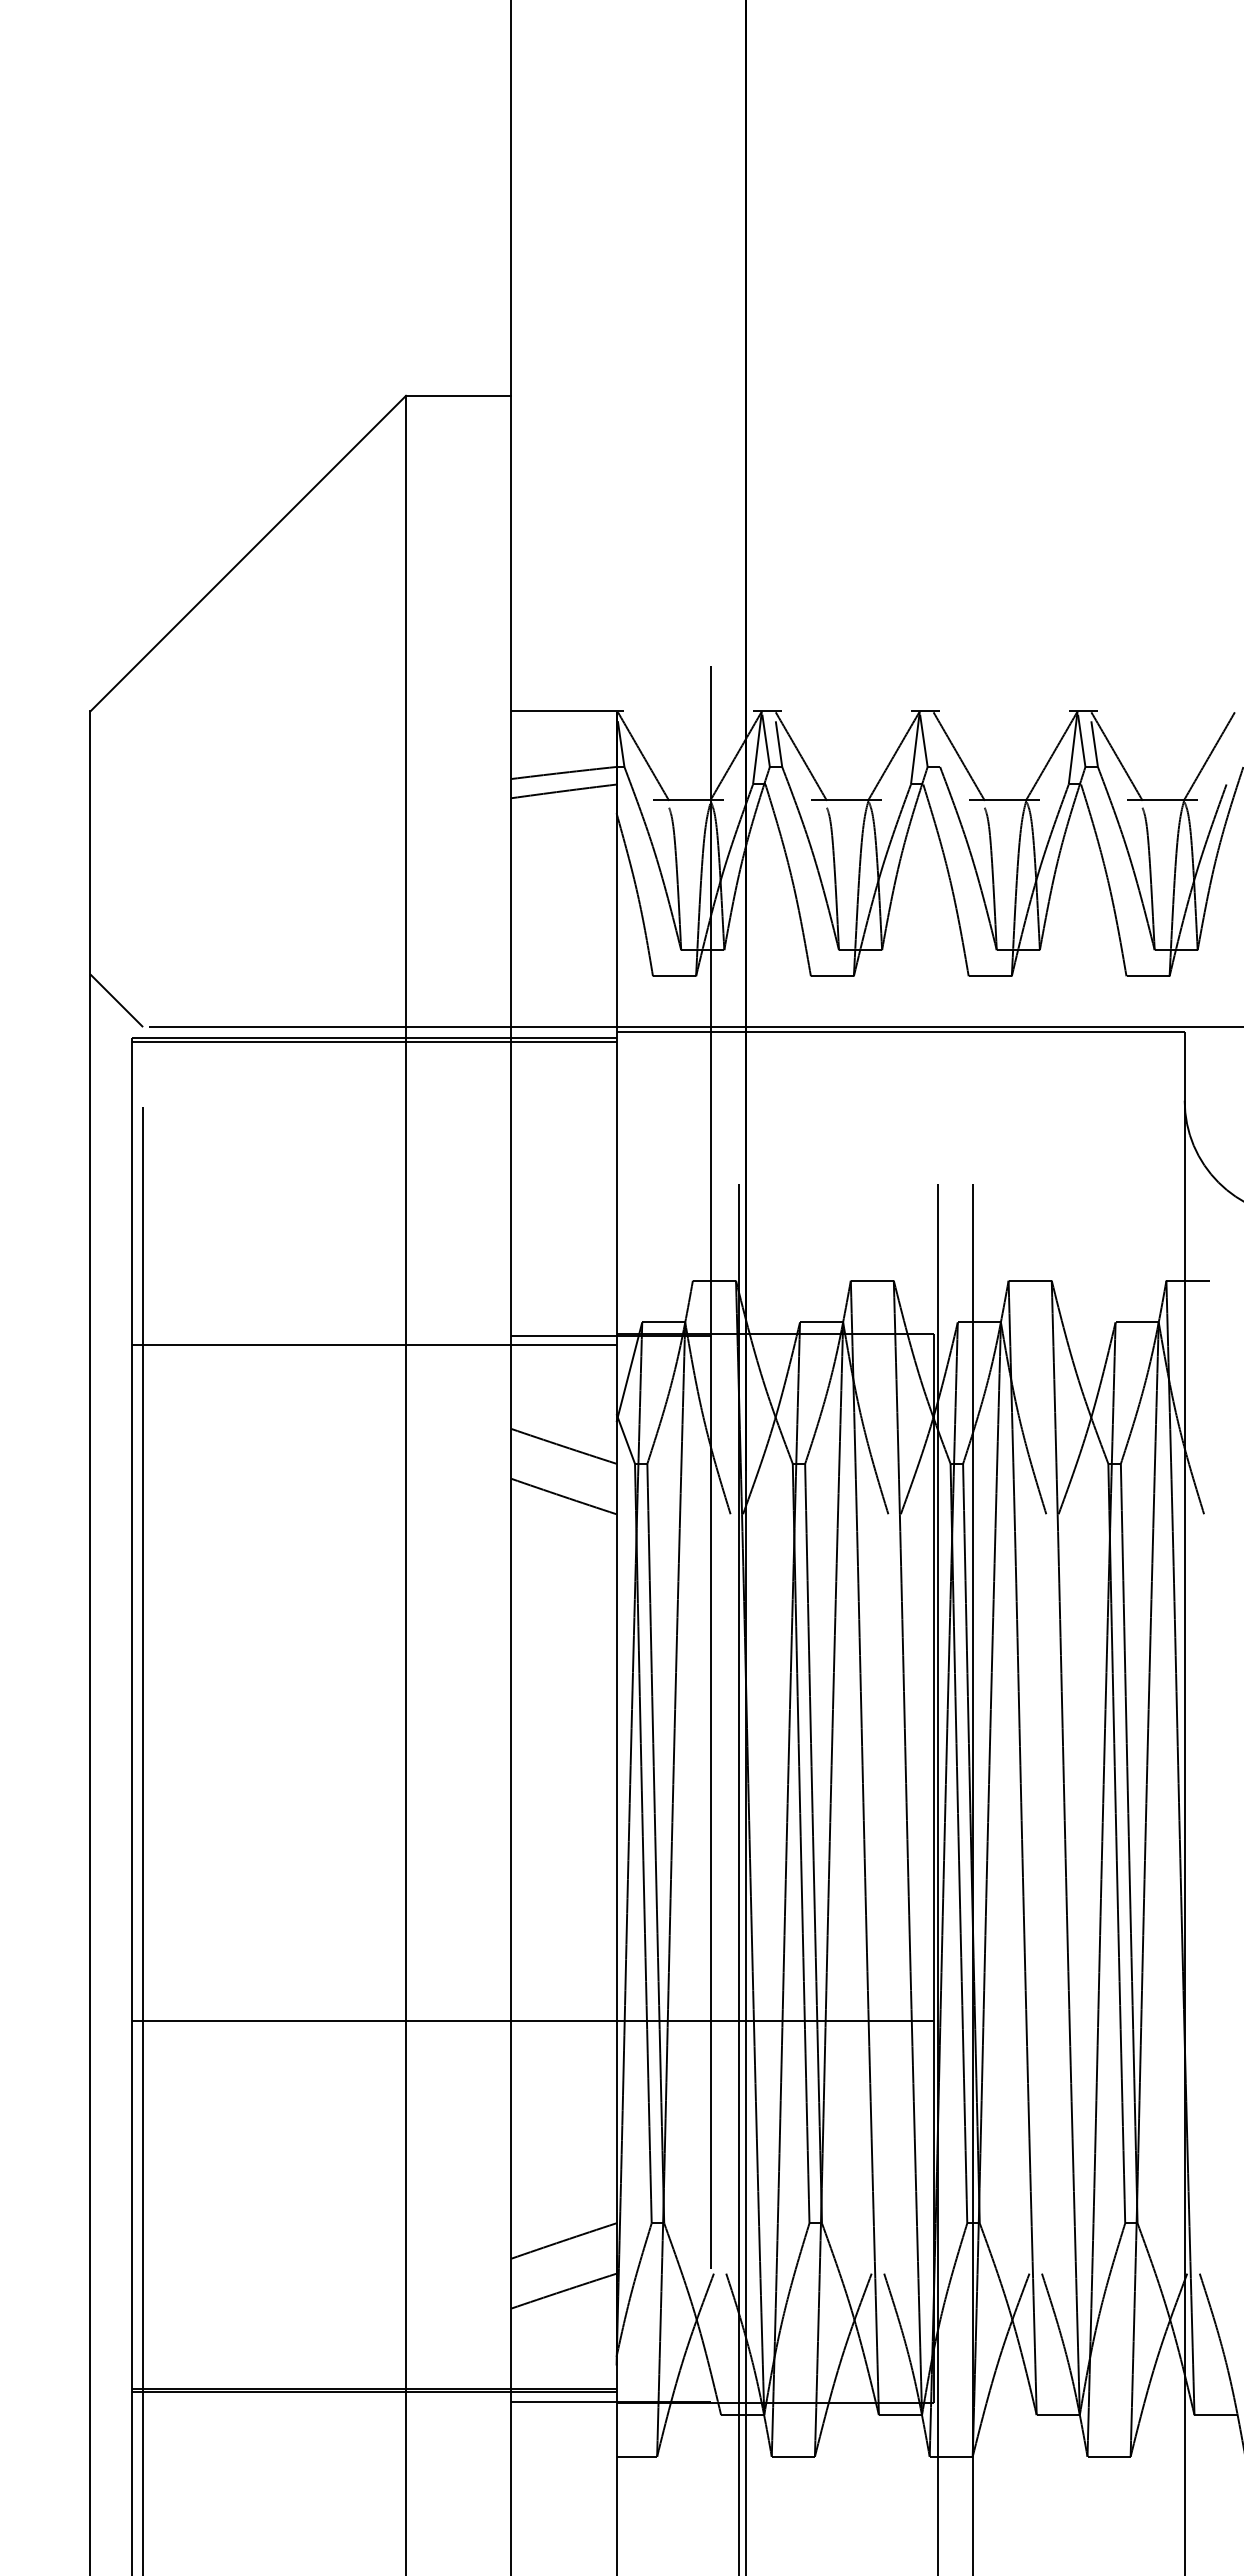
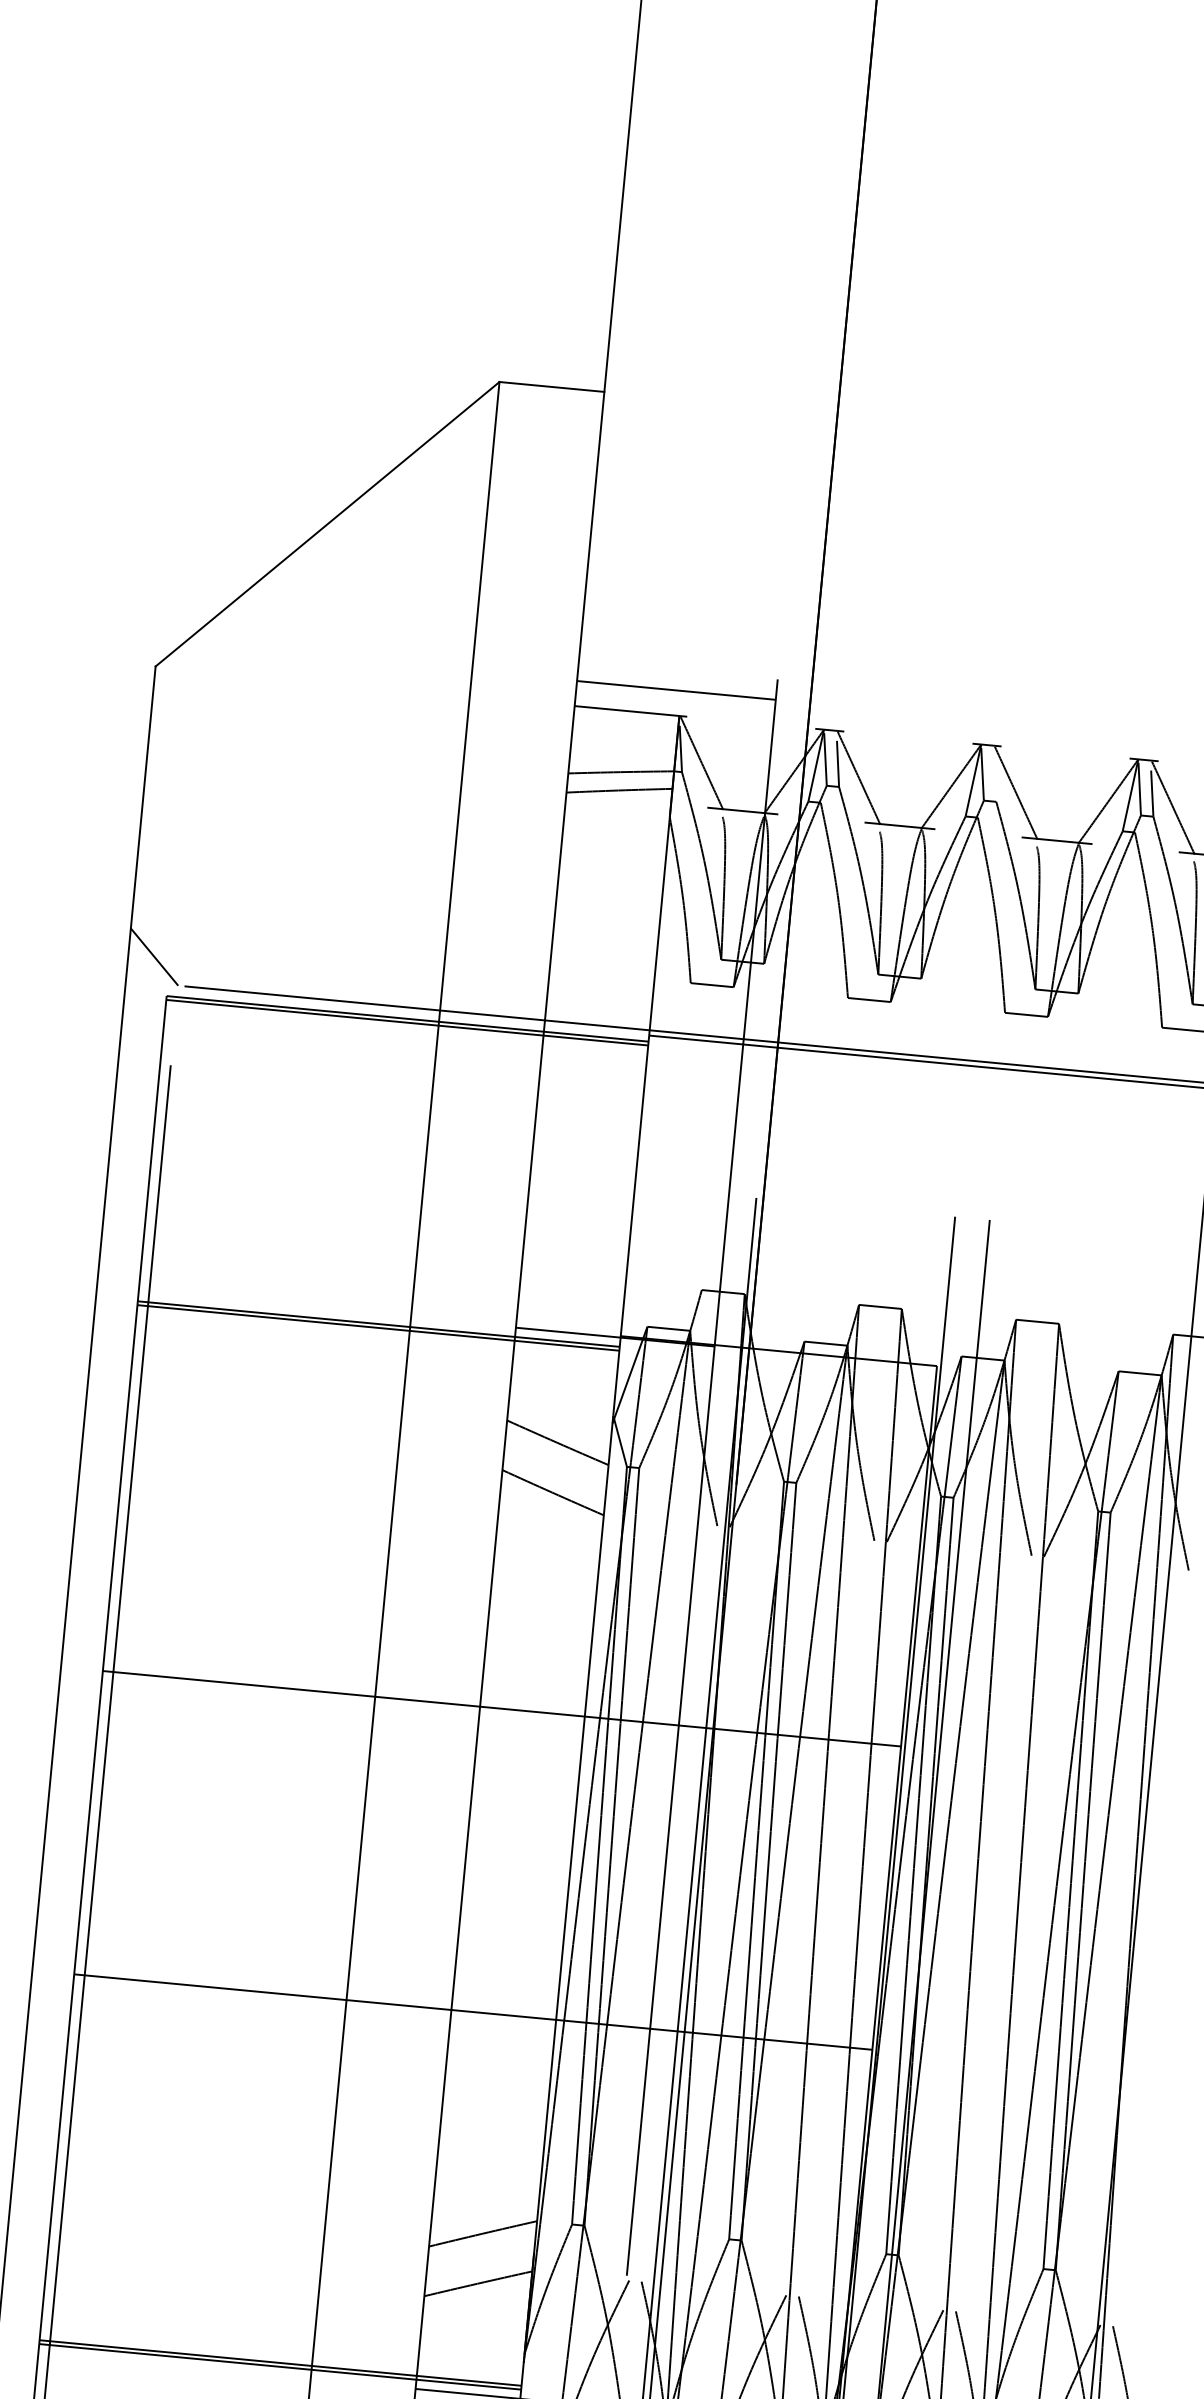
line: (611, 686) -> (676, 690), added
line: (374, 1348) -> (378, 1327), added
line: (533, 1716) -> (502, 1708), added

